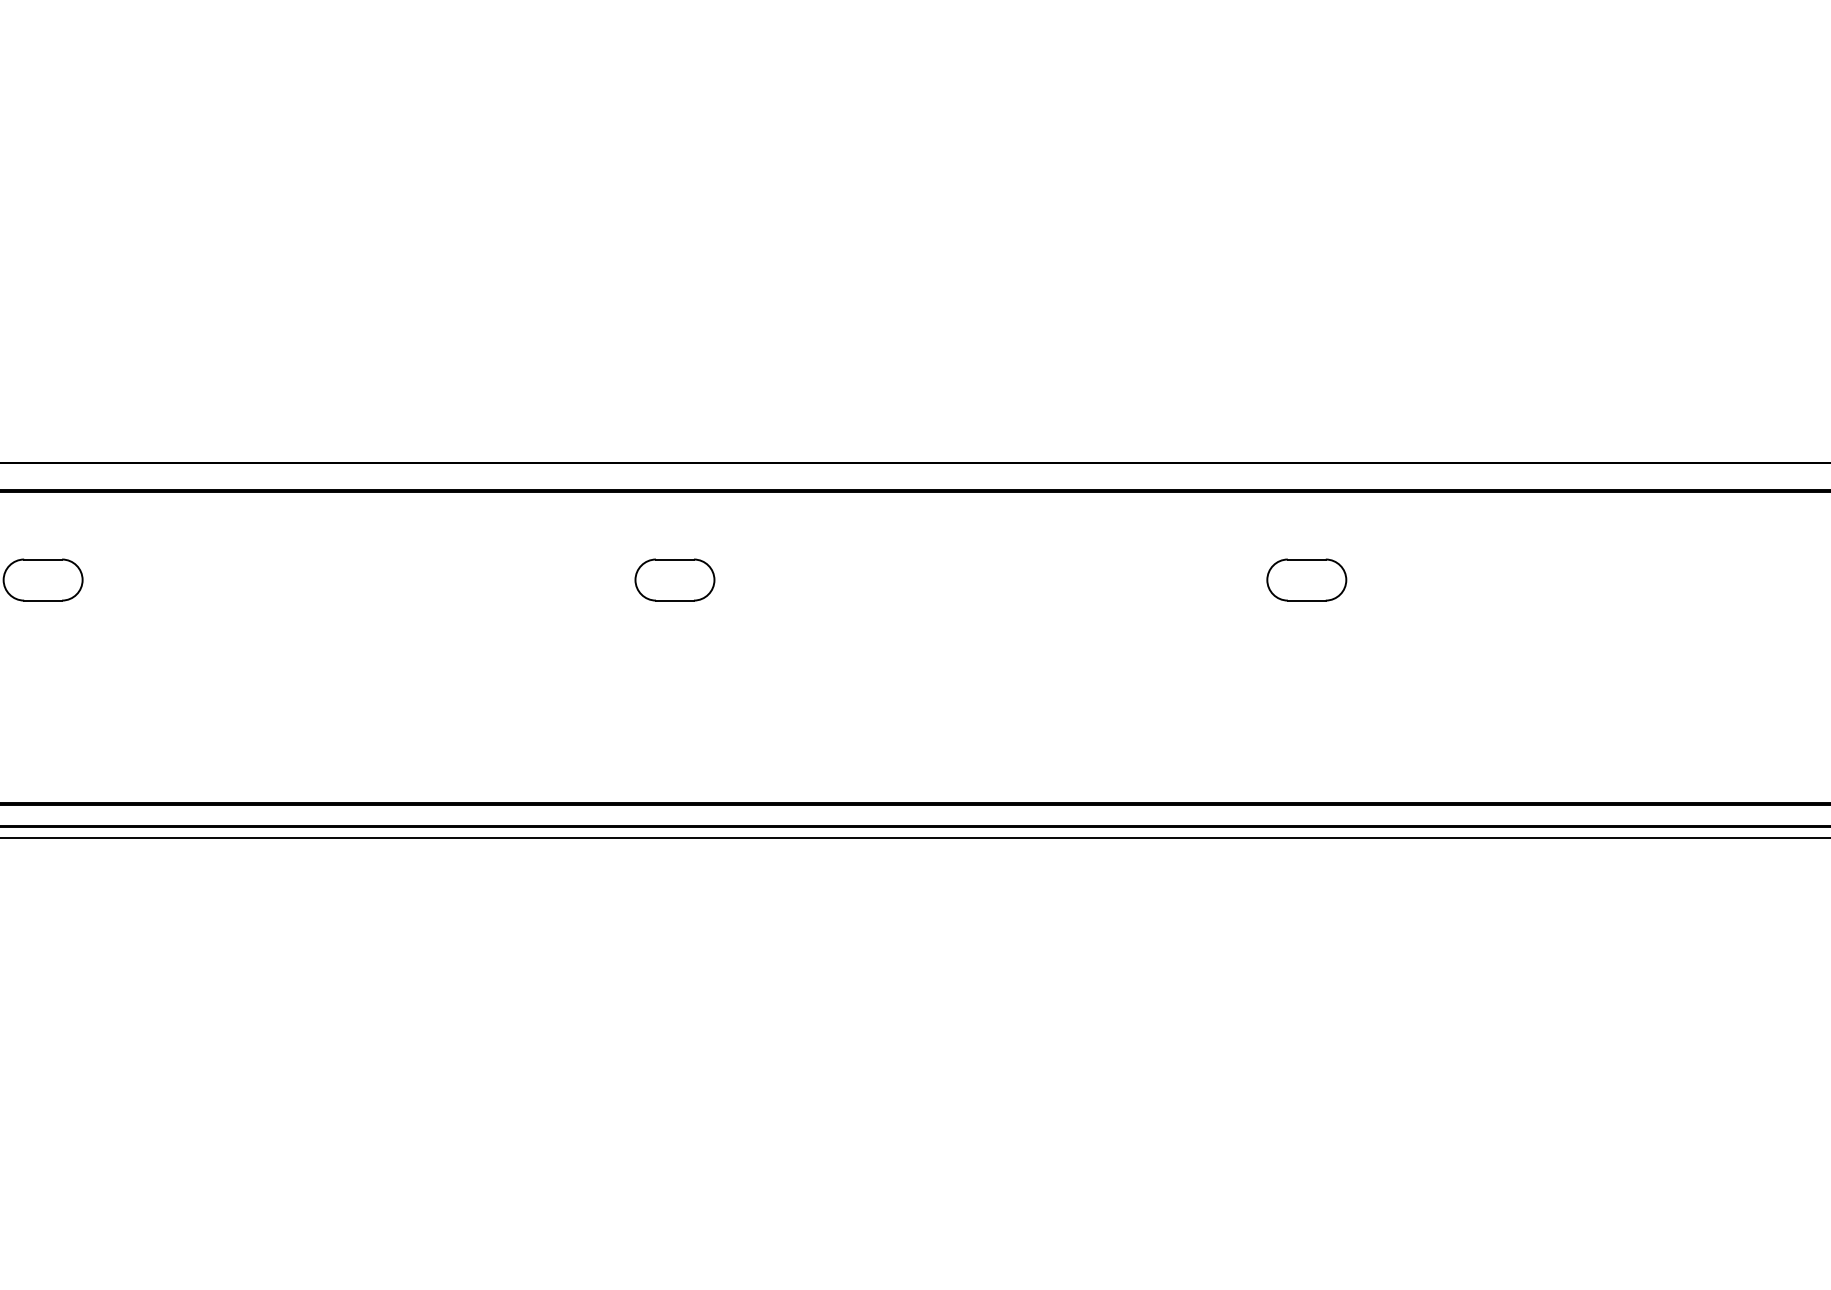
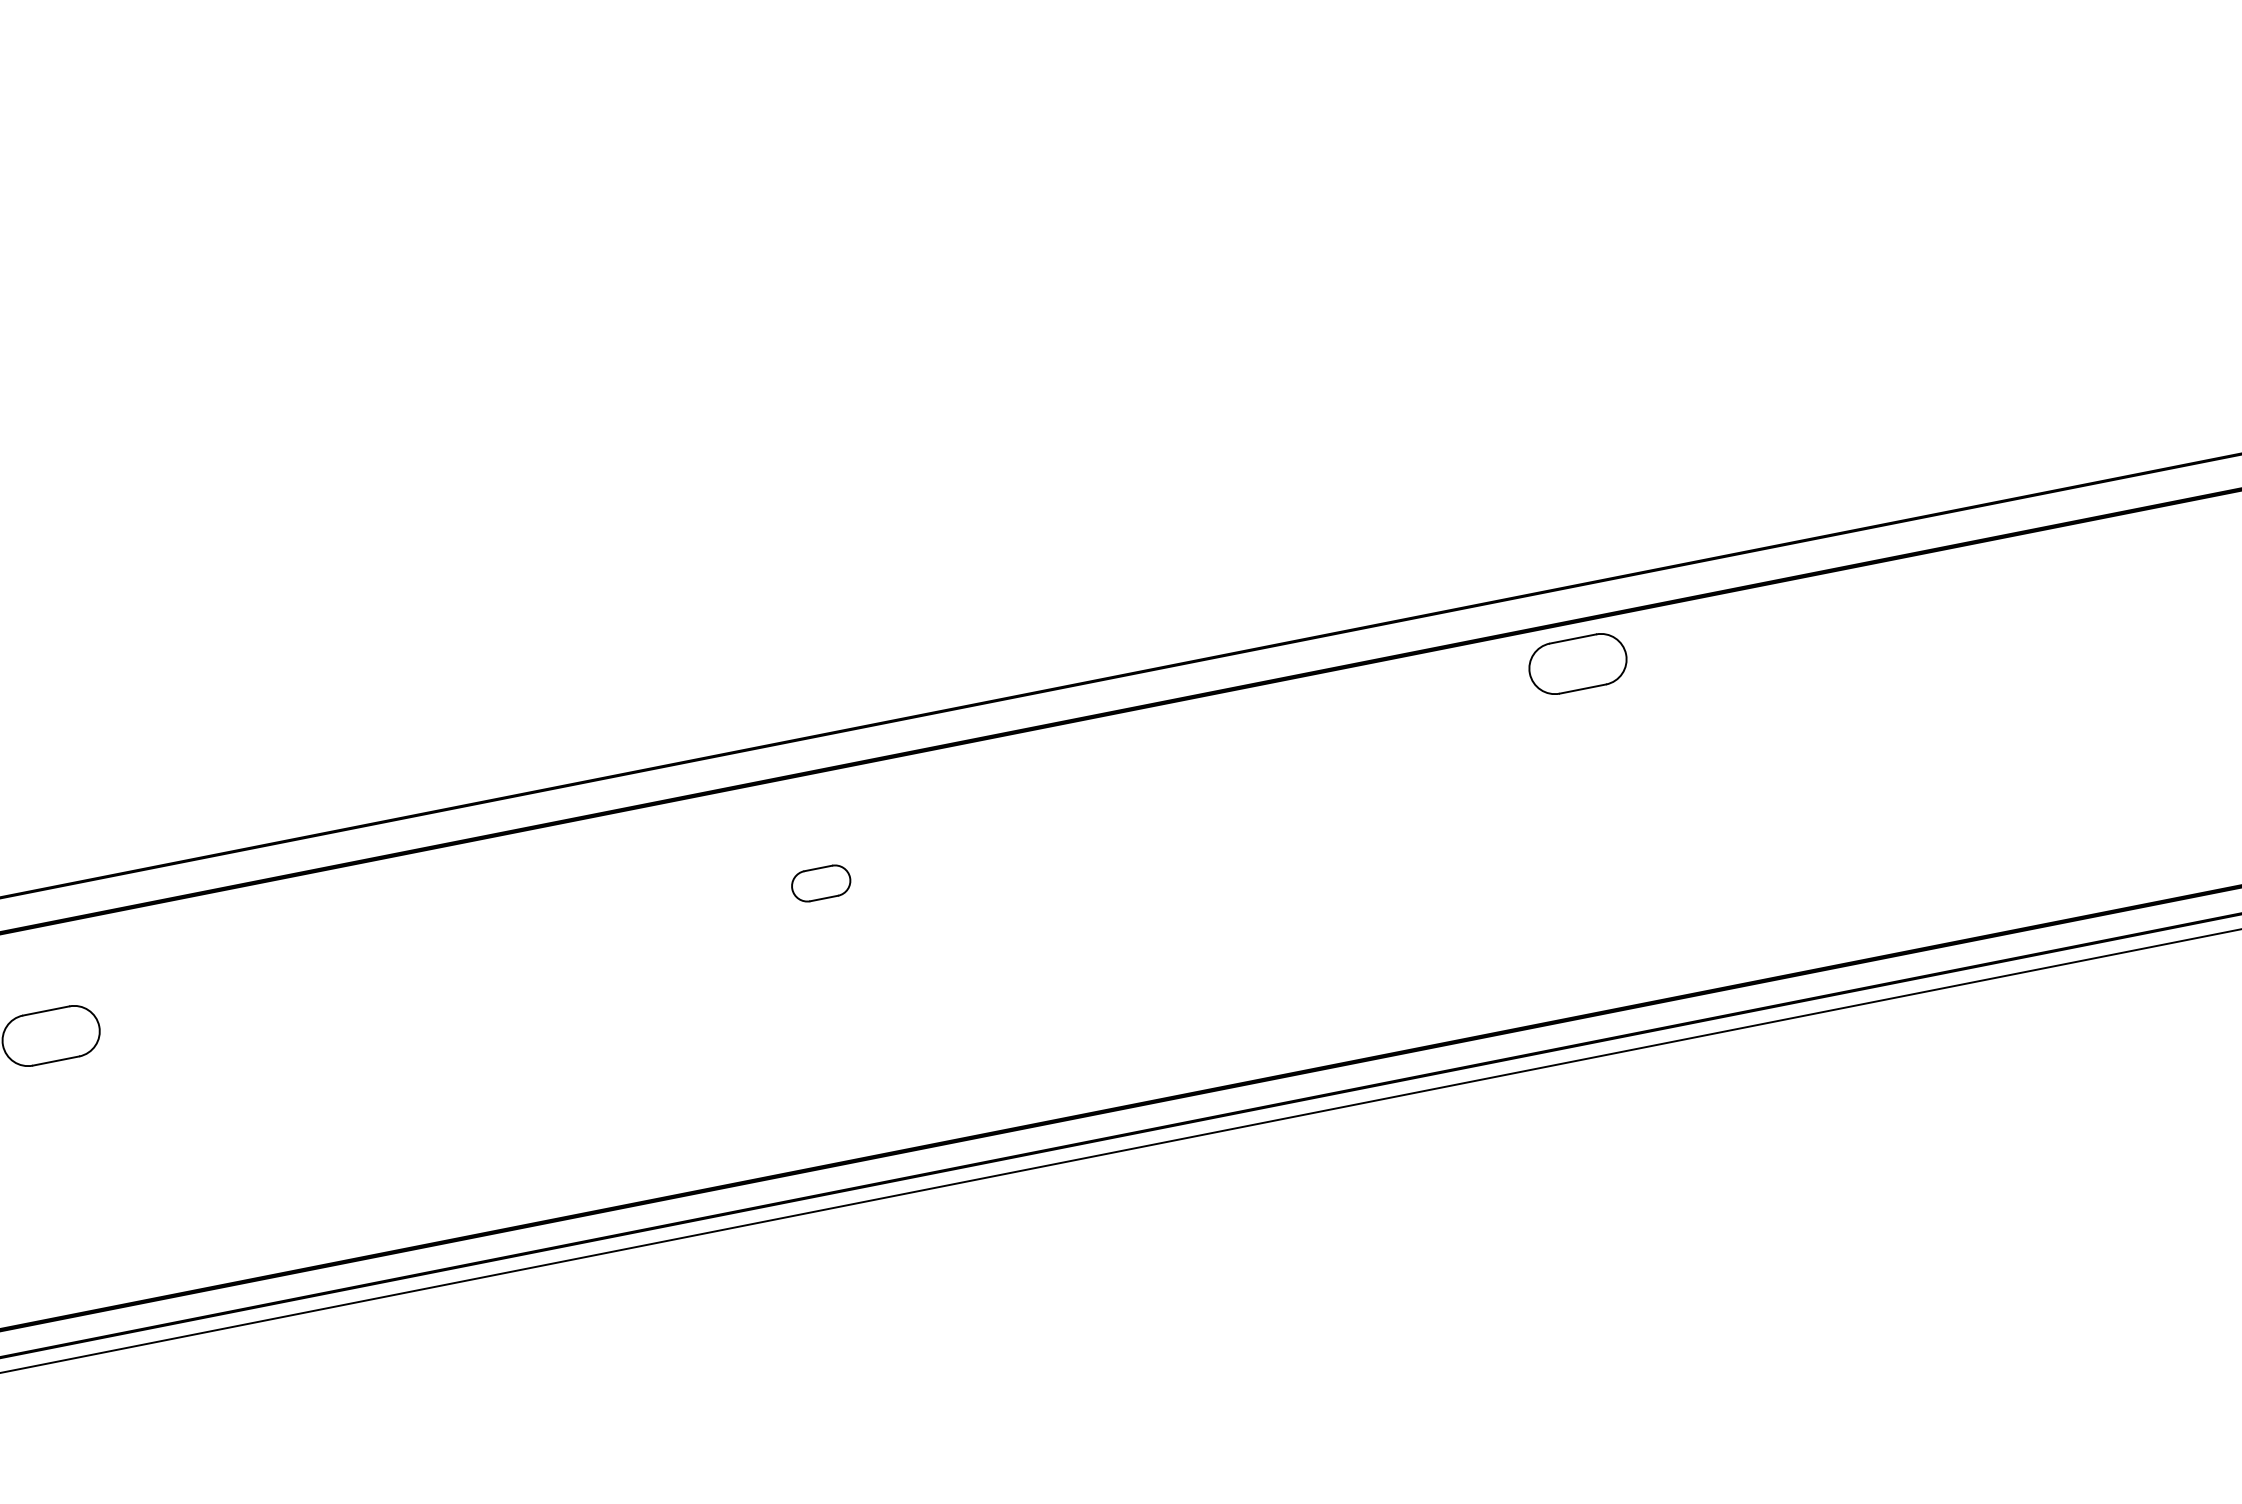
part: (674, 579) -> (820, 882), size x0.6
part: (1306, 579) -> (1577, 663), moved

